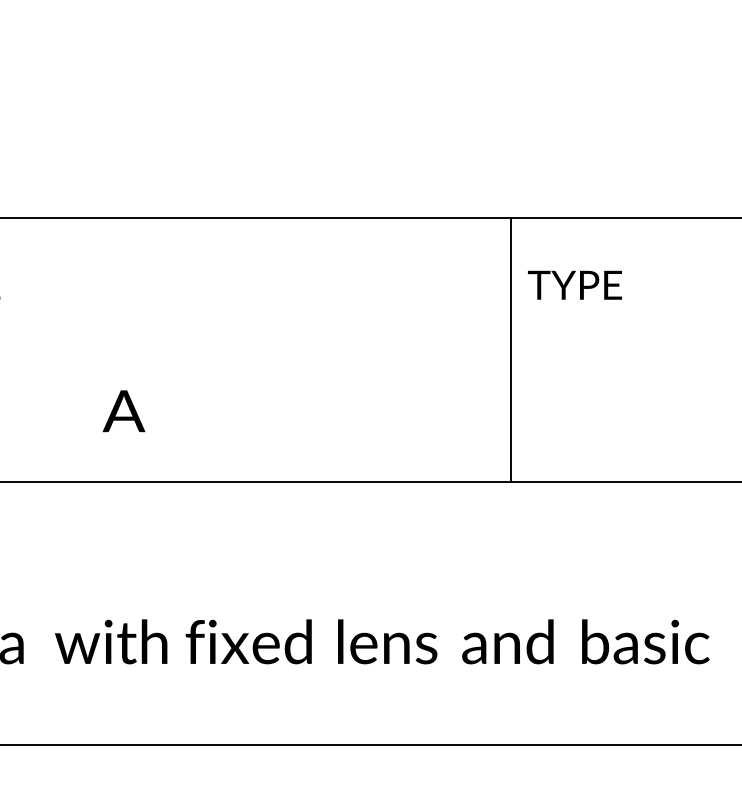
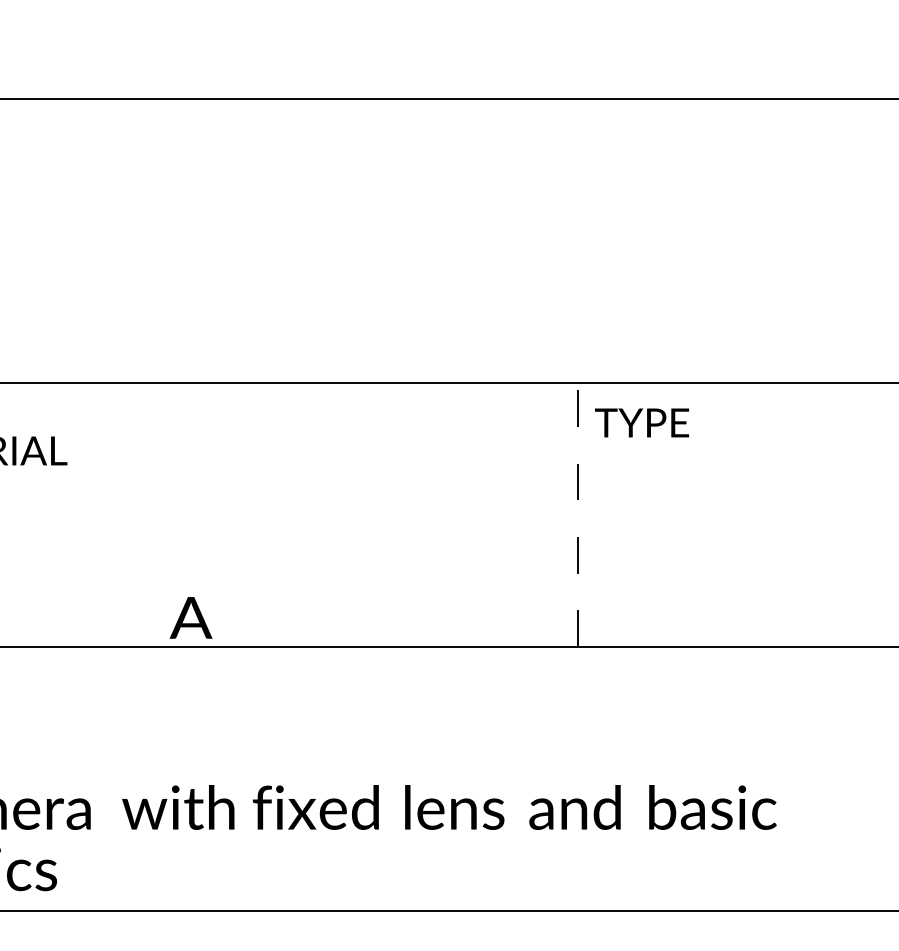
text: (575, 284) -> (642, 422), moved
line: (510, 348) -> (577, 514), solid -> dashed
text: (123, 410) -> (190, 617), moved

